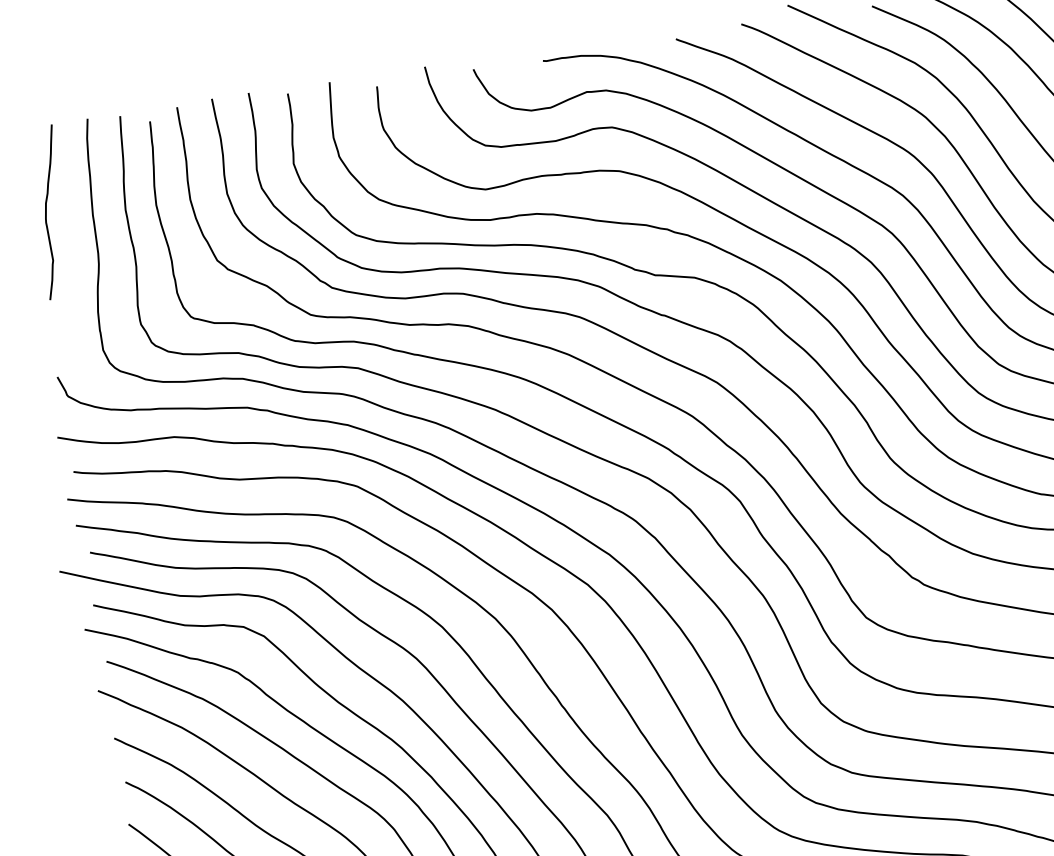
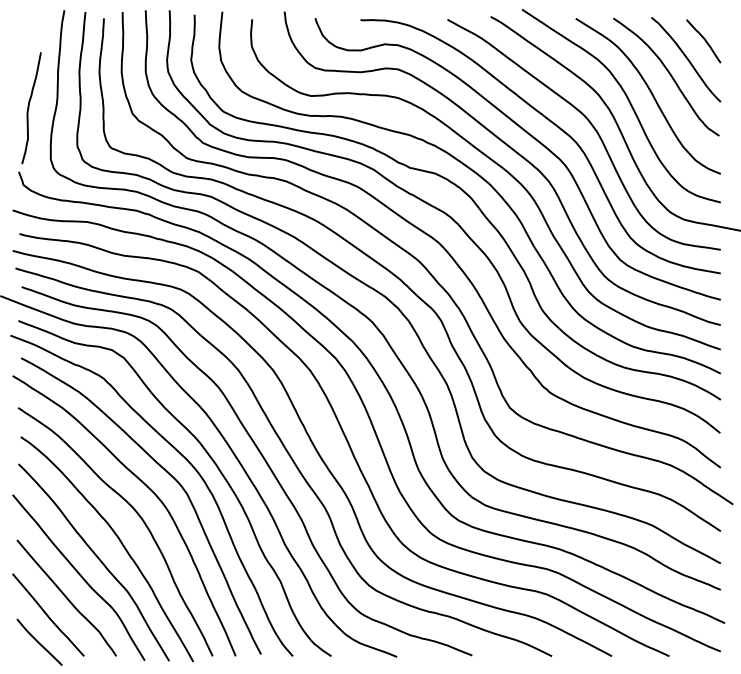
curve: (47, 213) -> (29, 108), moved

